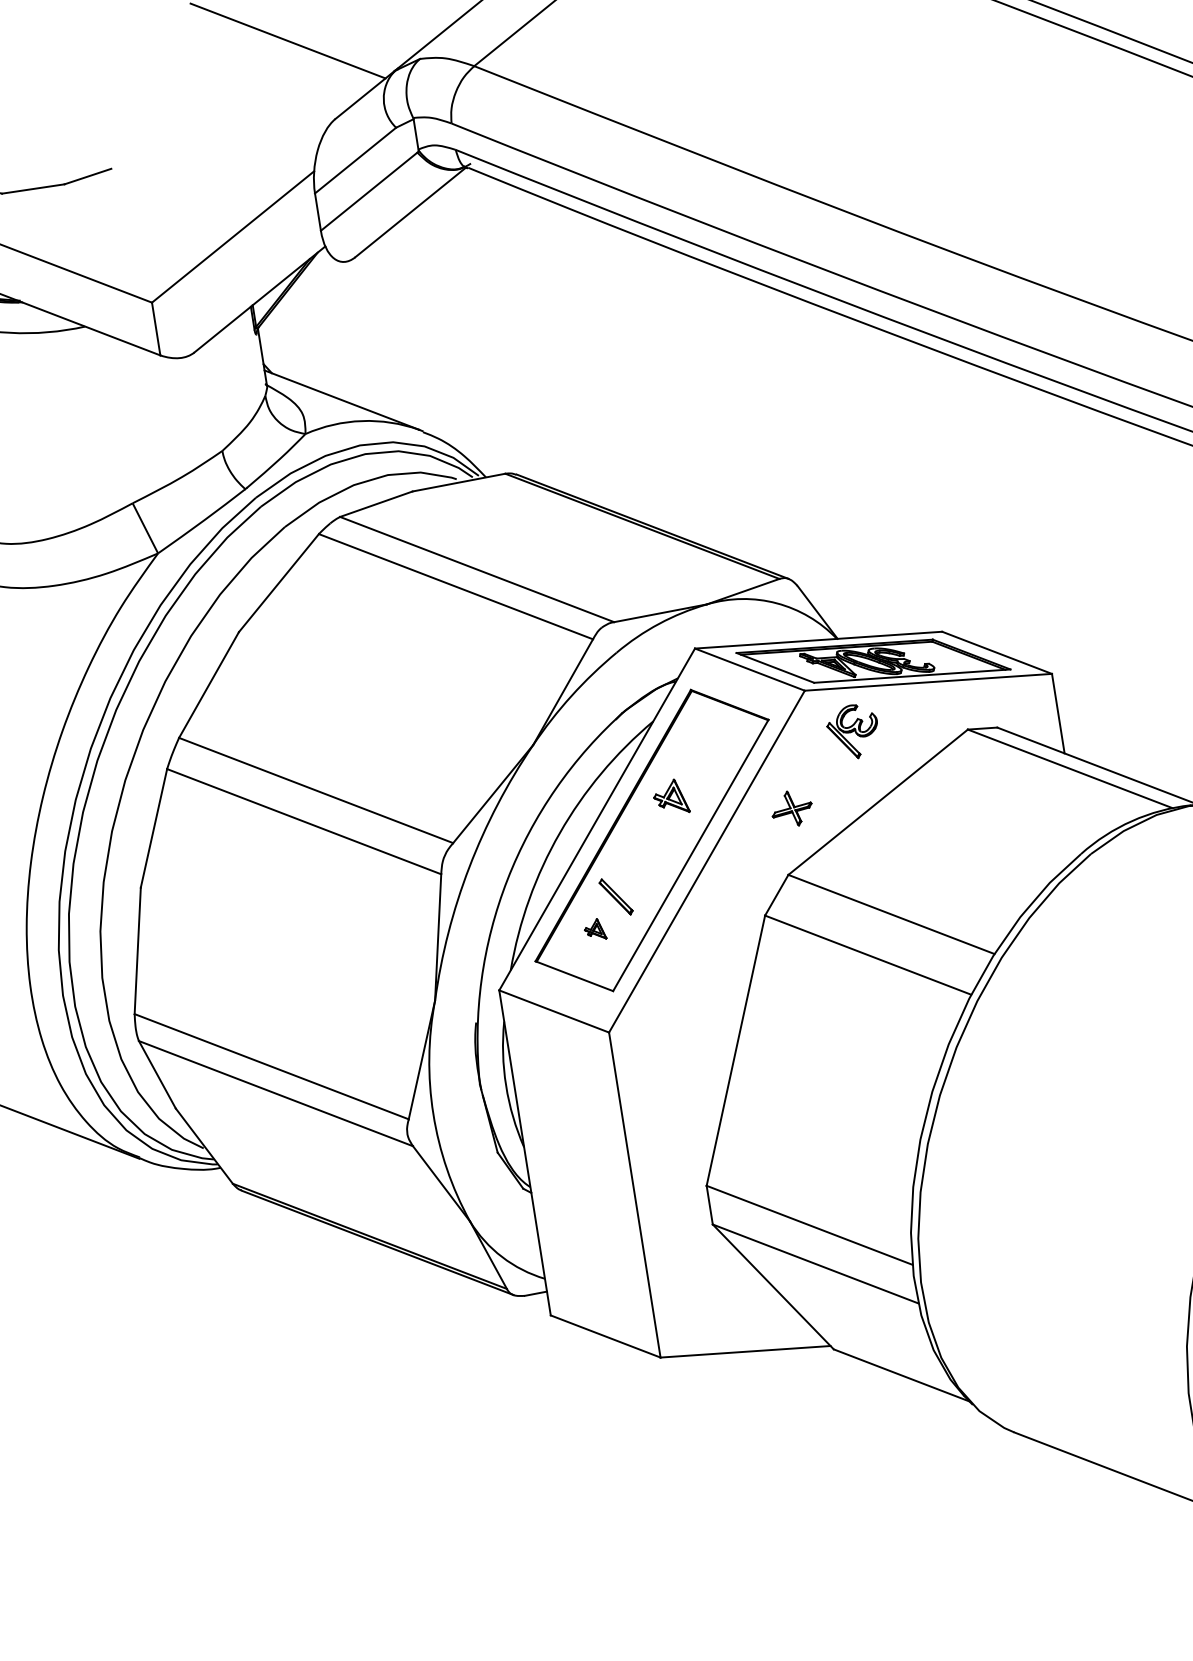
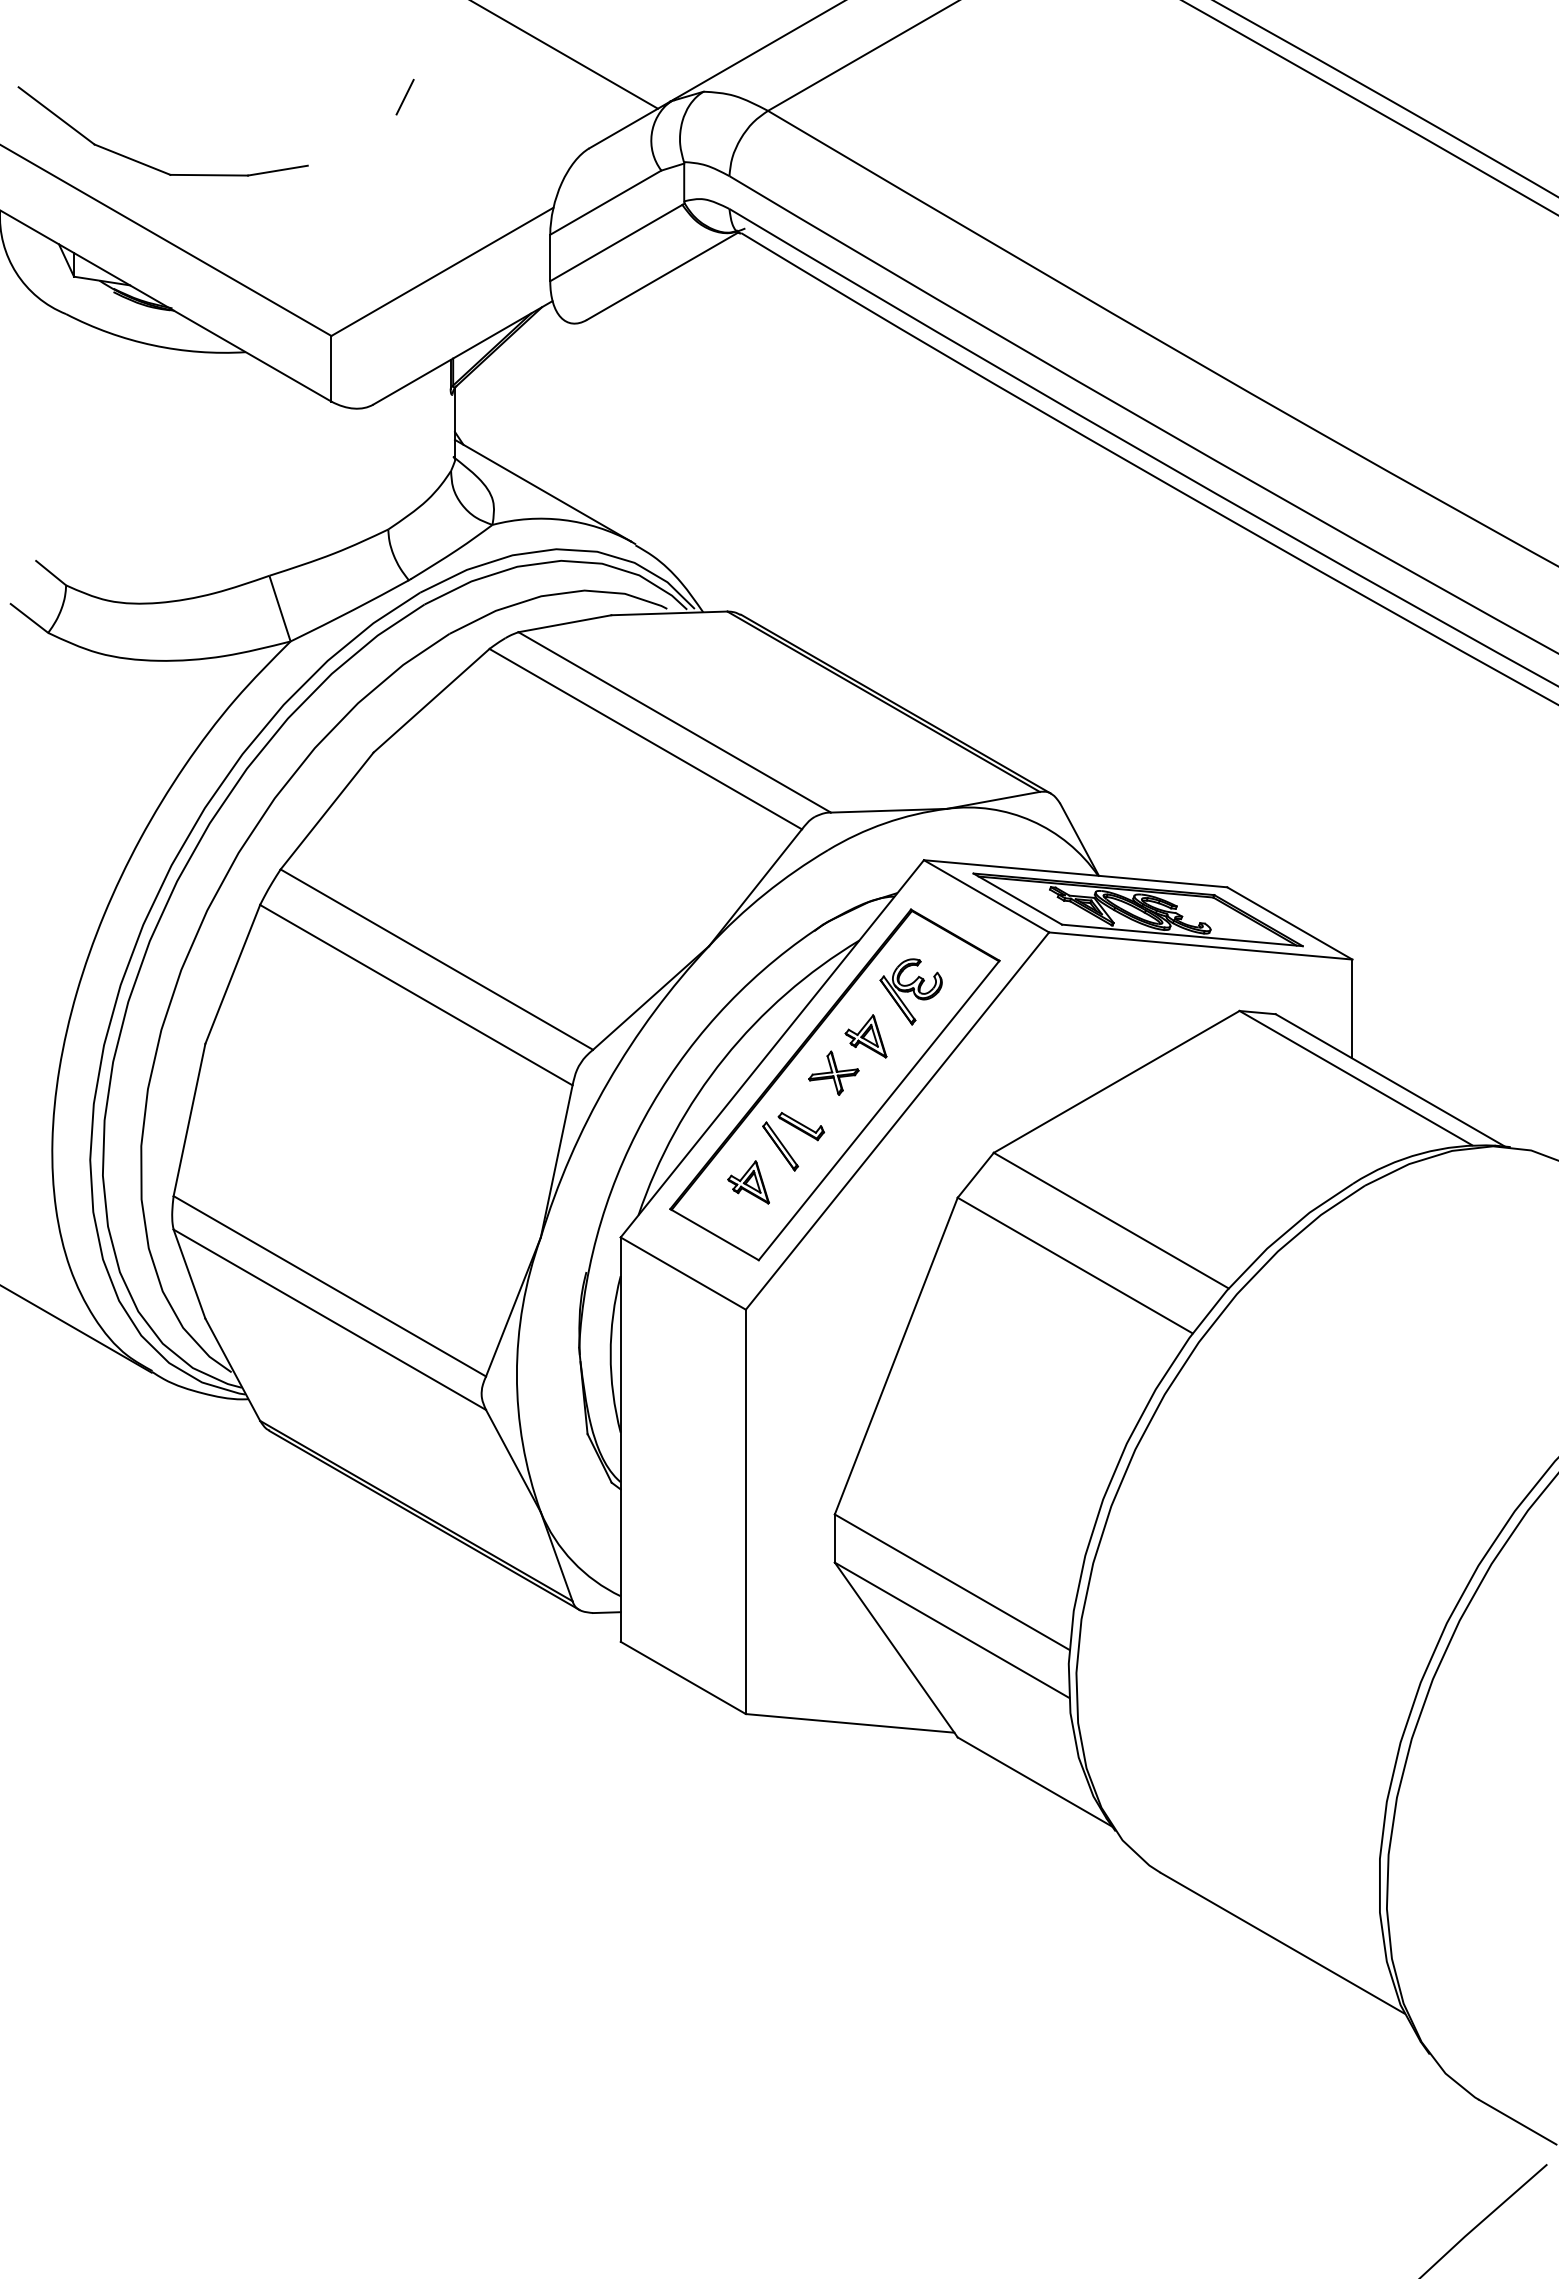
line: (180, 100) -> (404, 96), added
part: (852, 731) -> (910, 991), moved
part: (791, 808) -> (833, 1072), moved
part: (630, 878) -> (801, 1126), added
part: (595, 929) -> (748, 1182), size x1.67

